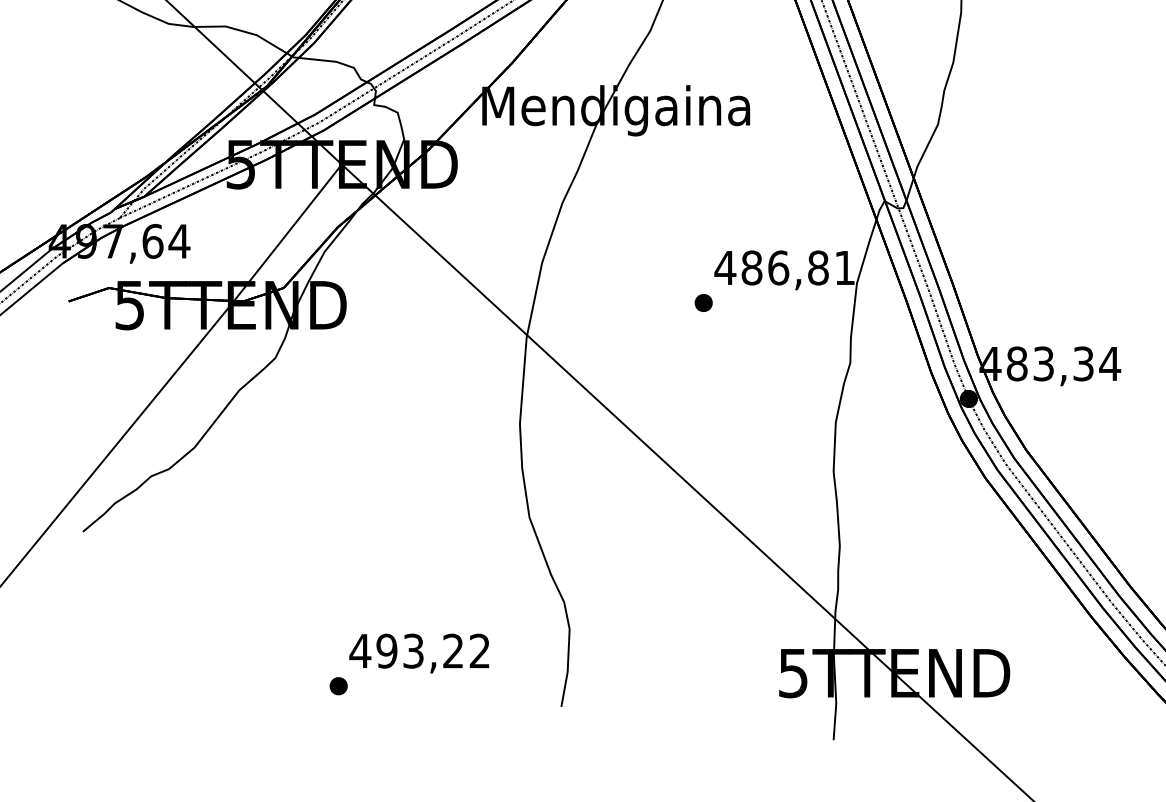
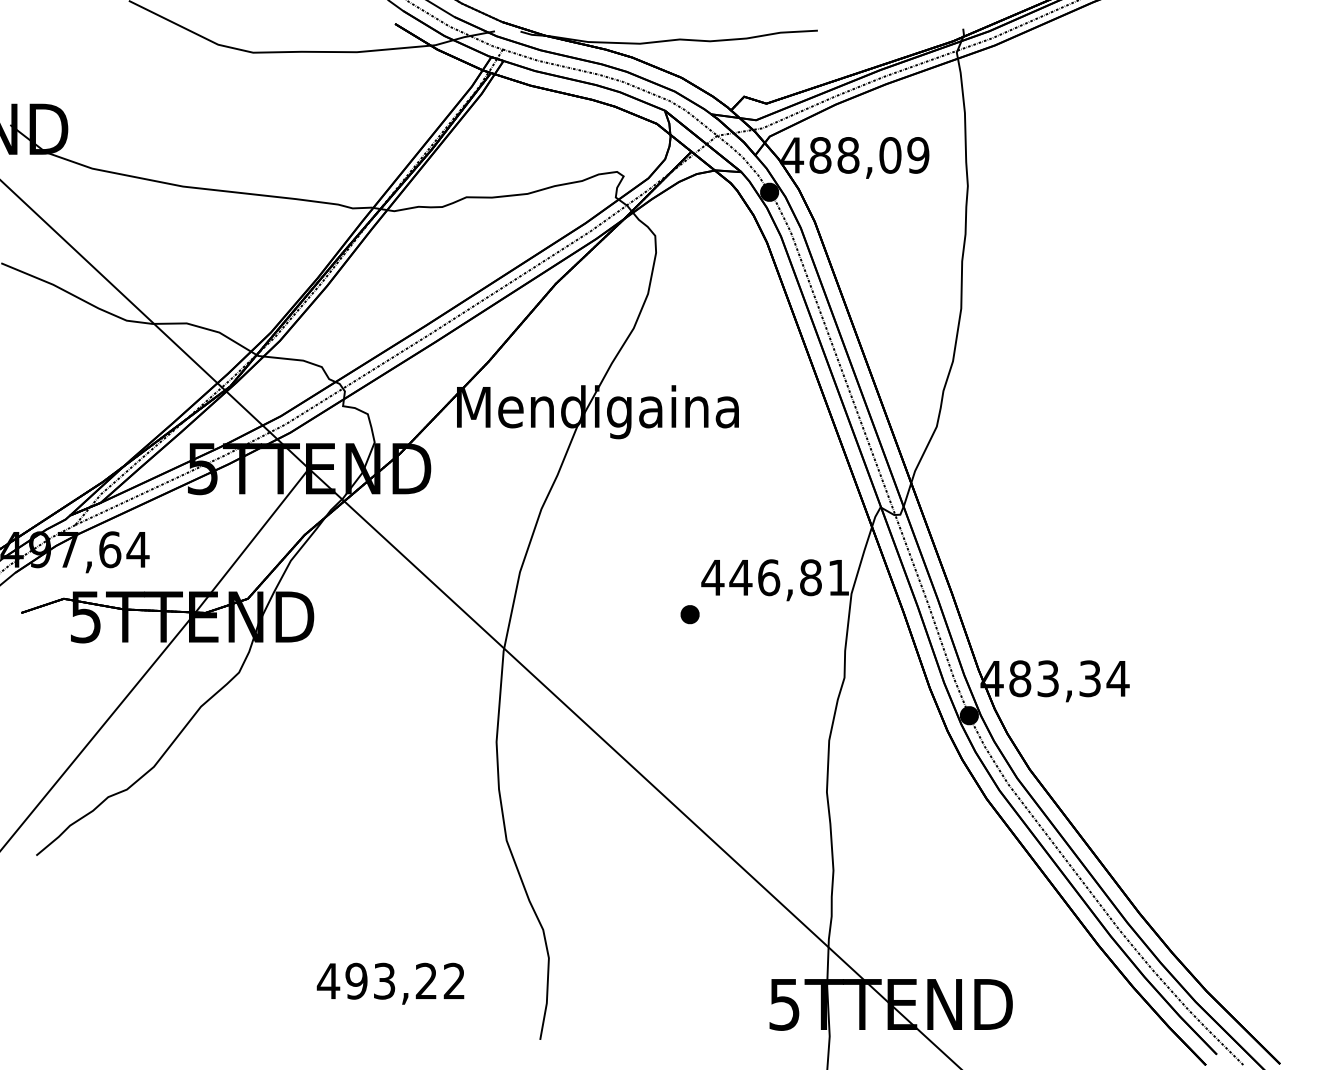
text: (751, 267) -> (740, 577), 486,81 -> 446,81
part: (338, 685) -> (305, 1017), removed

